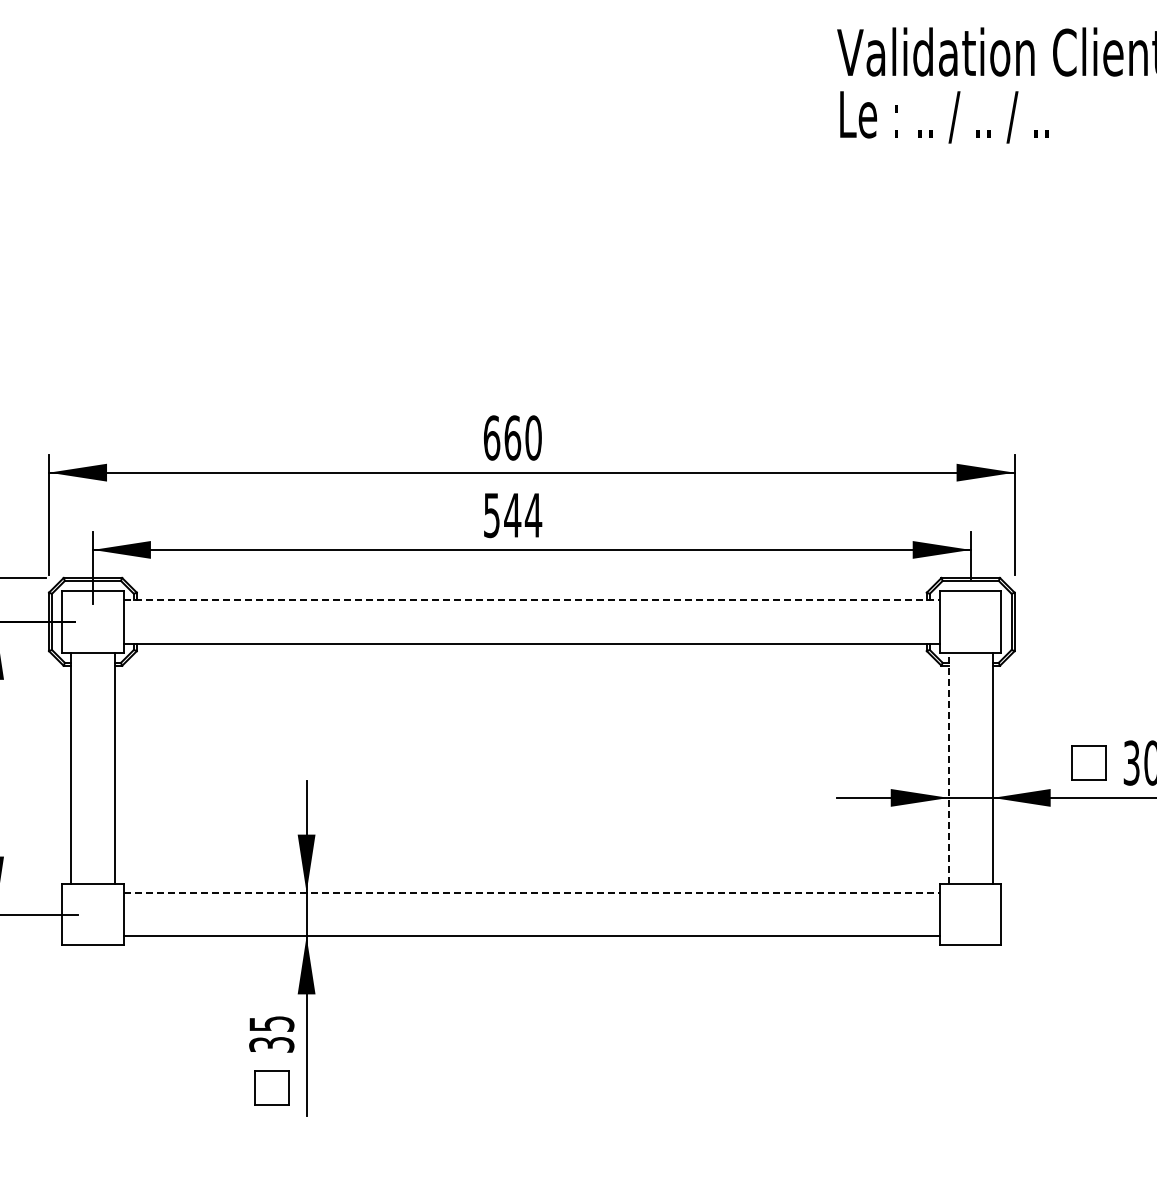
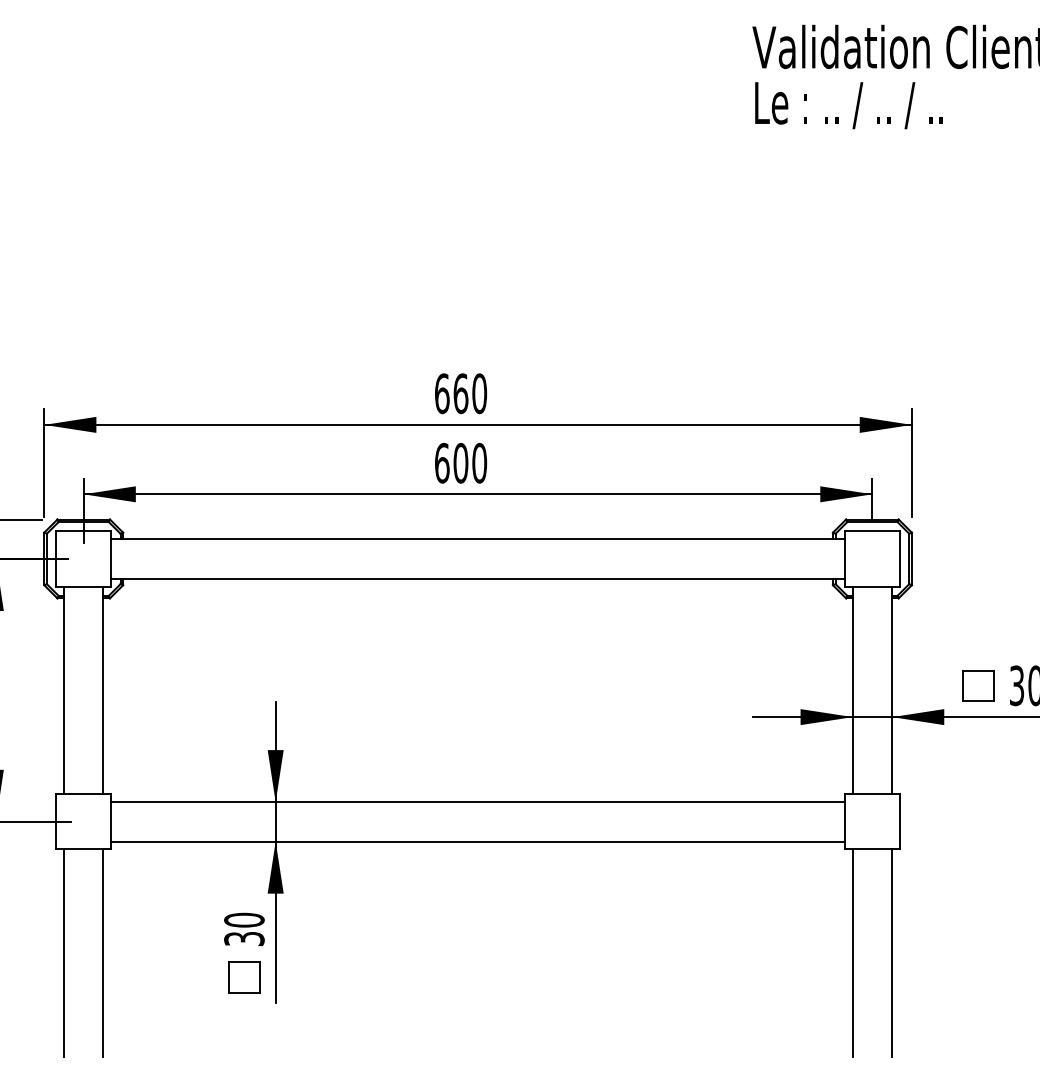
text: (512, 515) -> (460, 463), 544 -> 600
line: (532, 599) -> (478, 538), dashed -> solid
line: (948, 768) -> (852, 690), dashed -> solid
line: (532, 892) -> (478, 802), dashed -> solid
text: (271, 1023) -> (244, 919), 35 -> 30
line: (71, 1060) -> (64, 953), added
line: (114, 1060) -> (103, 953), added
line: (948, 1060) -> (852, 953), added
line: (992, 1060) -> (891, 953), added

